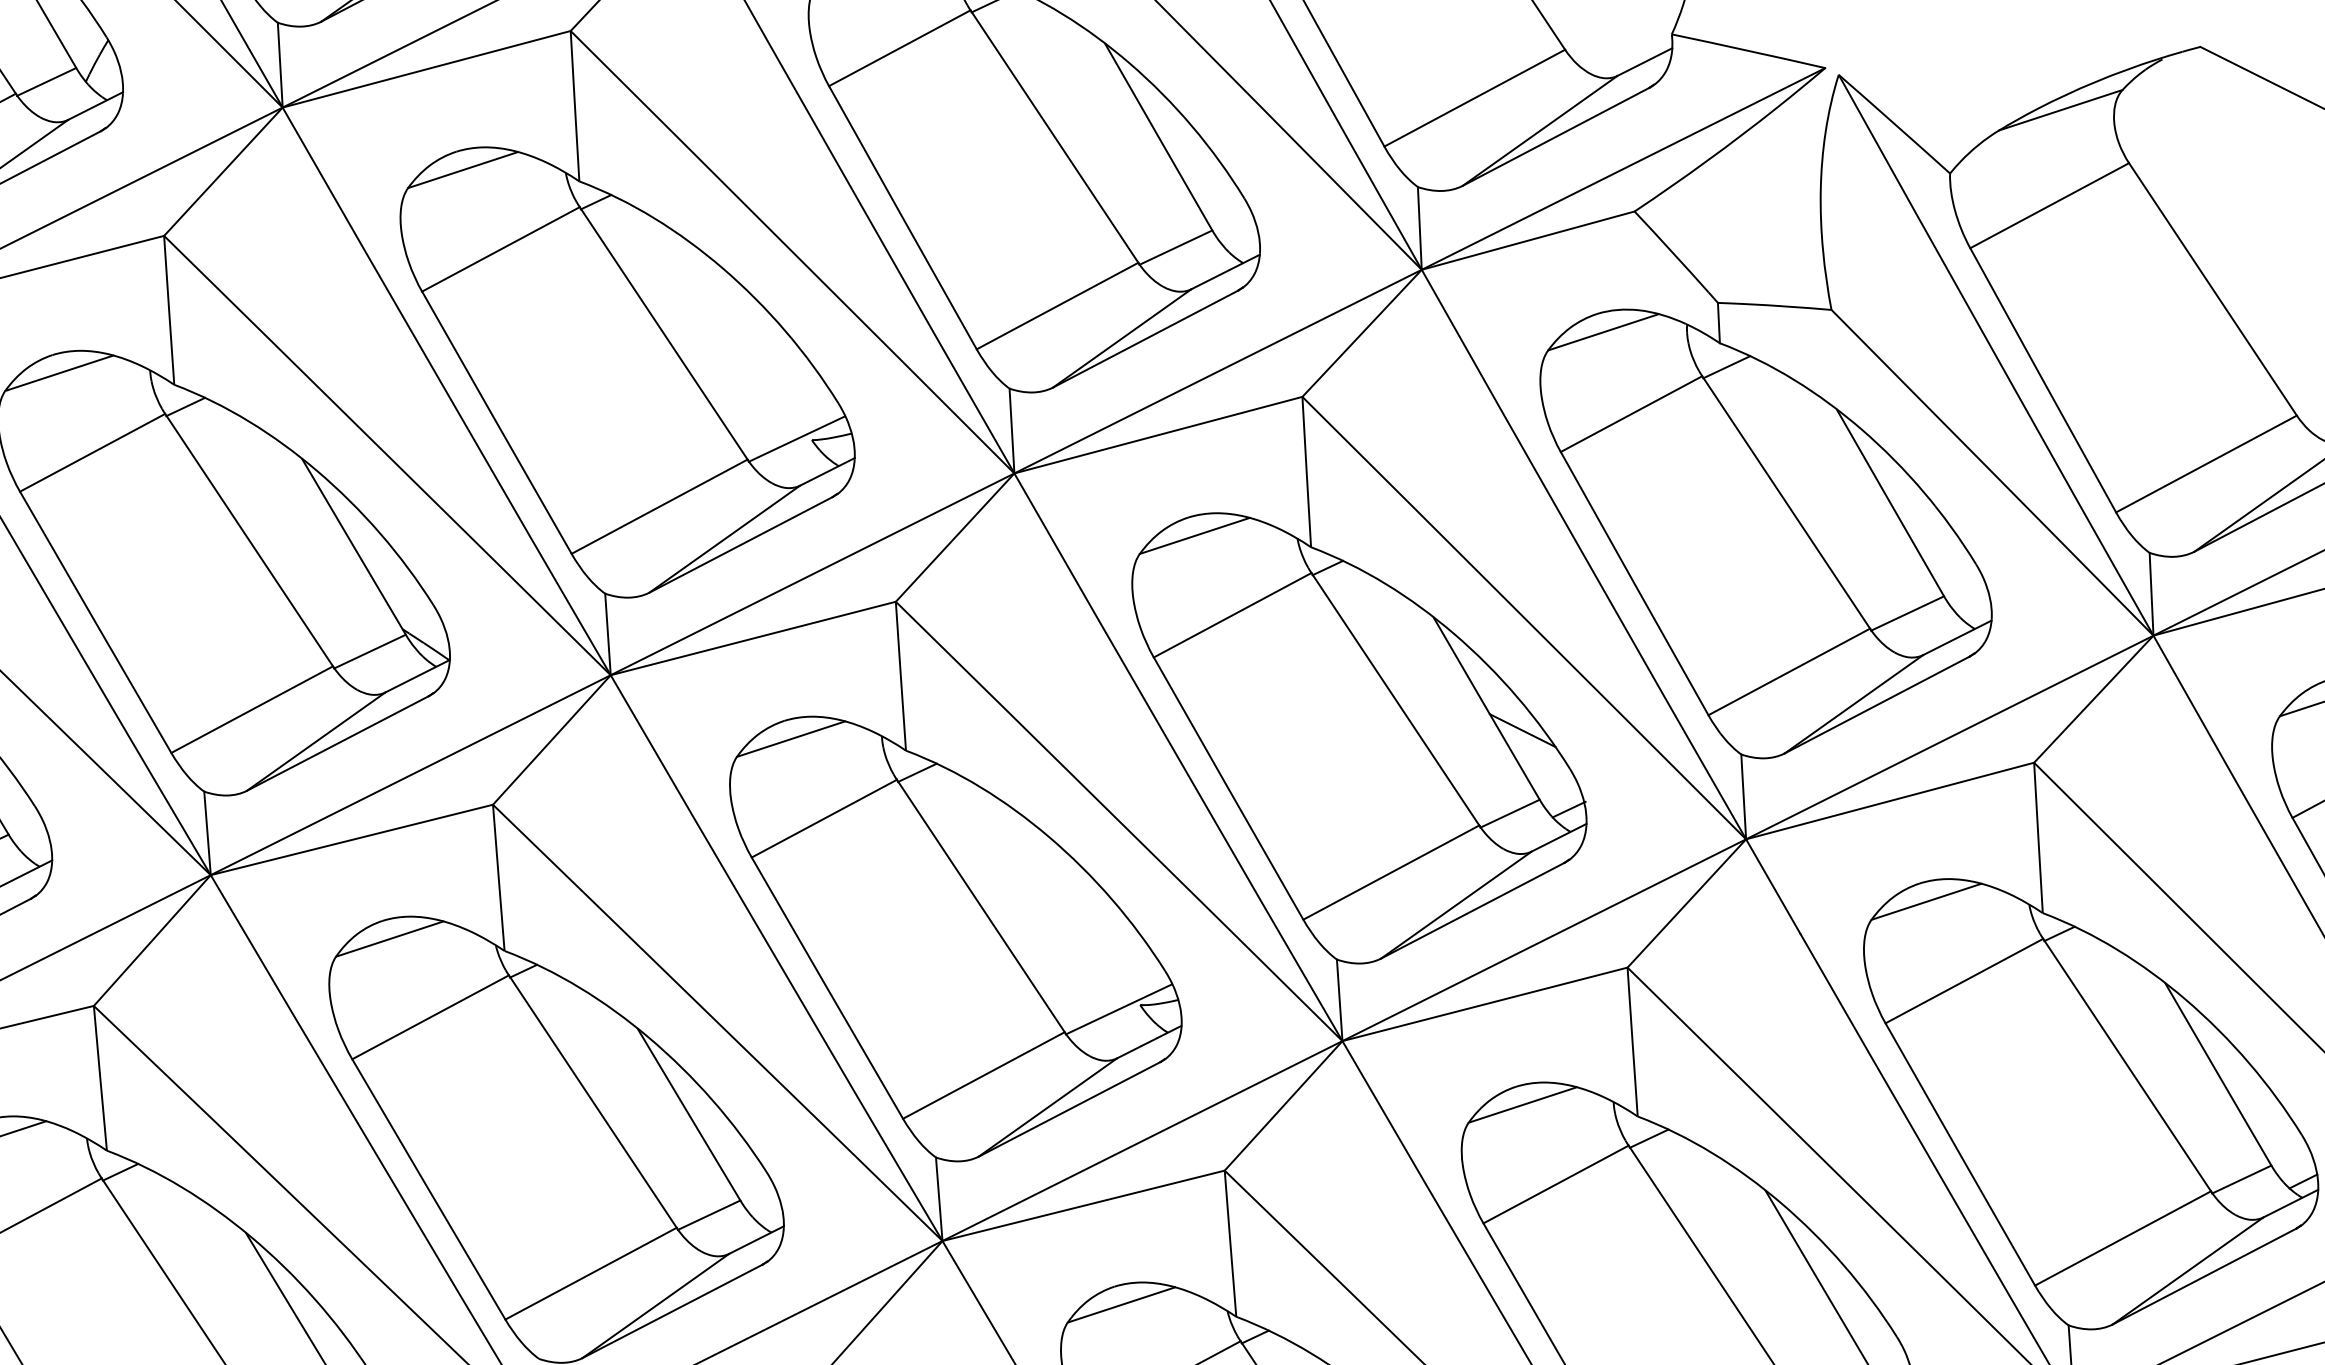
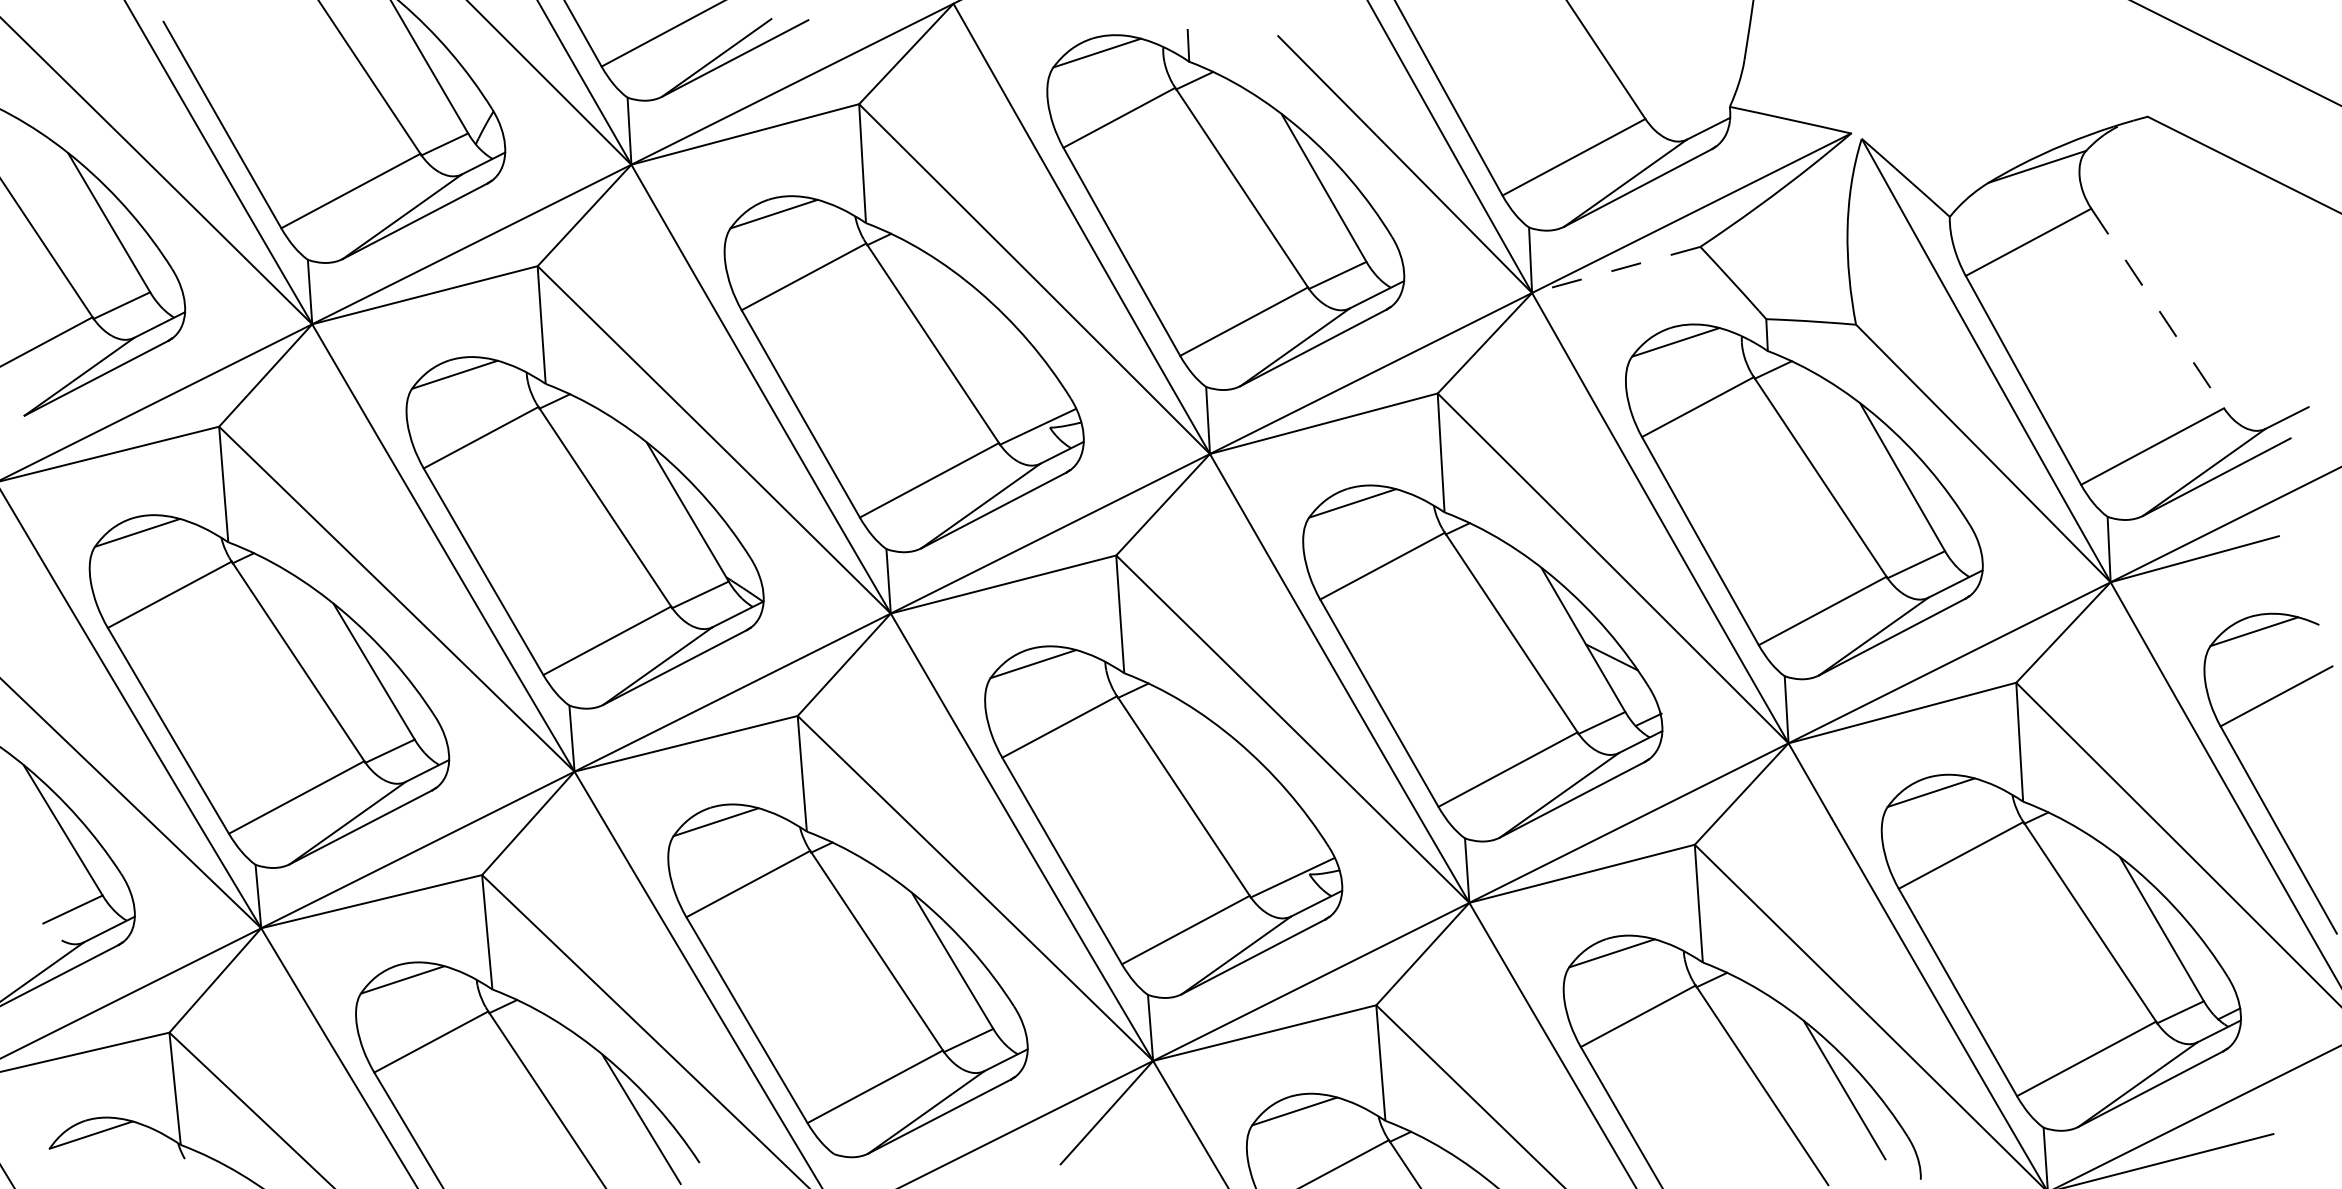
line: (1527, 241) -> (1615, 270), solid -> dashed
line: (2212, 289) -> (2157, 308), solid -> dashed

